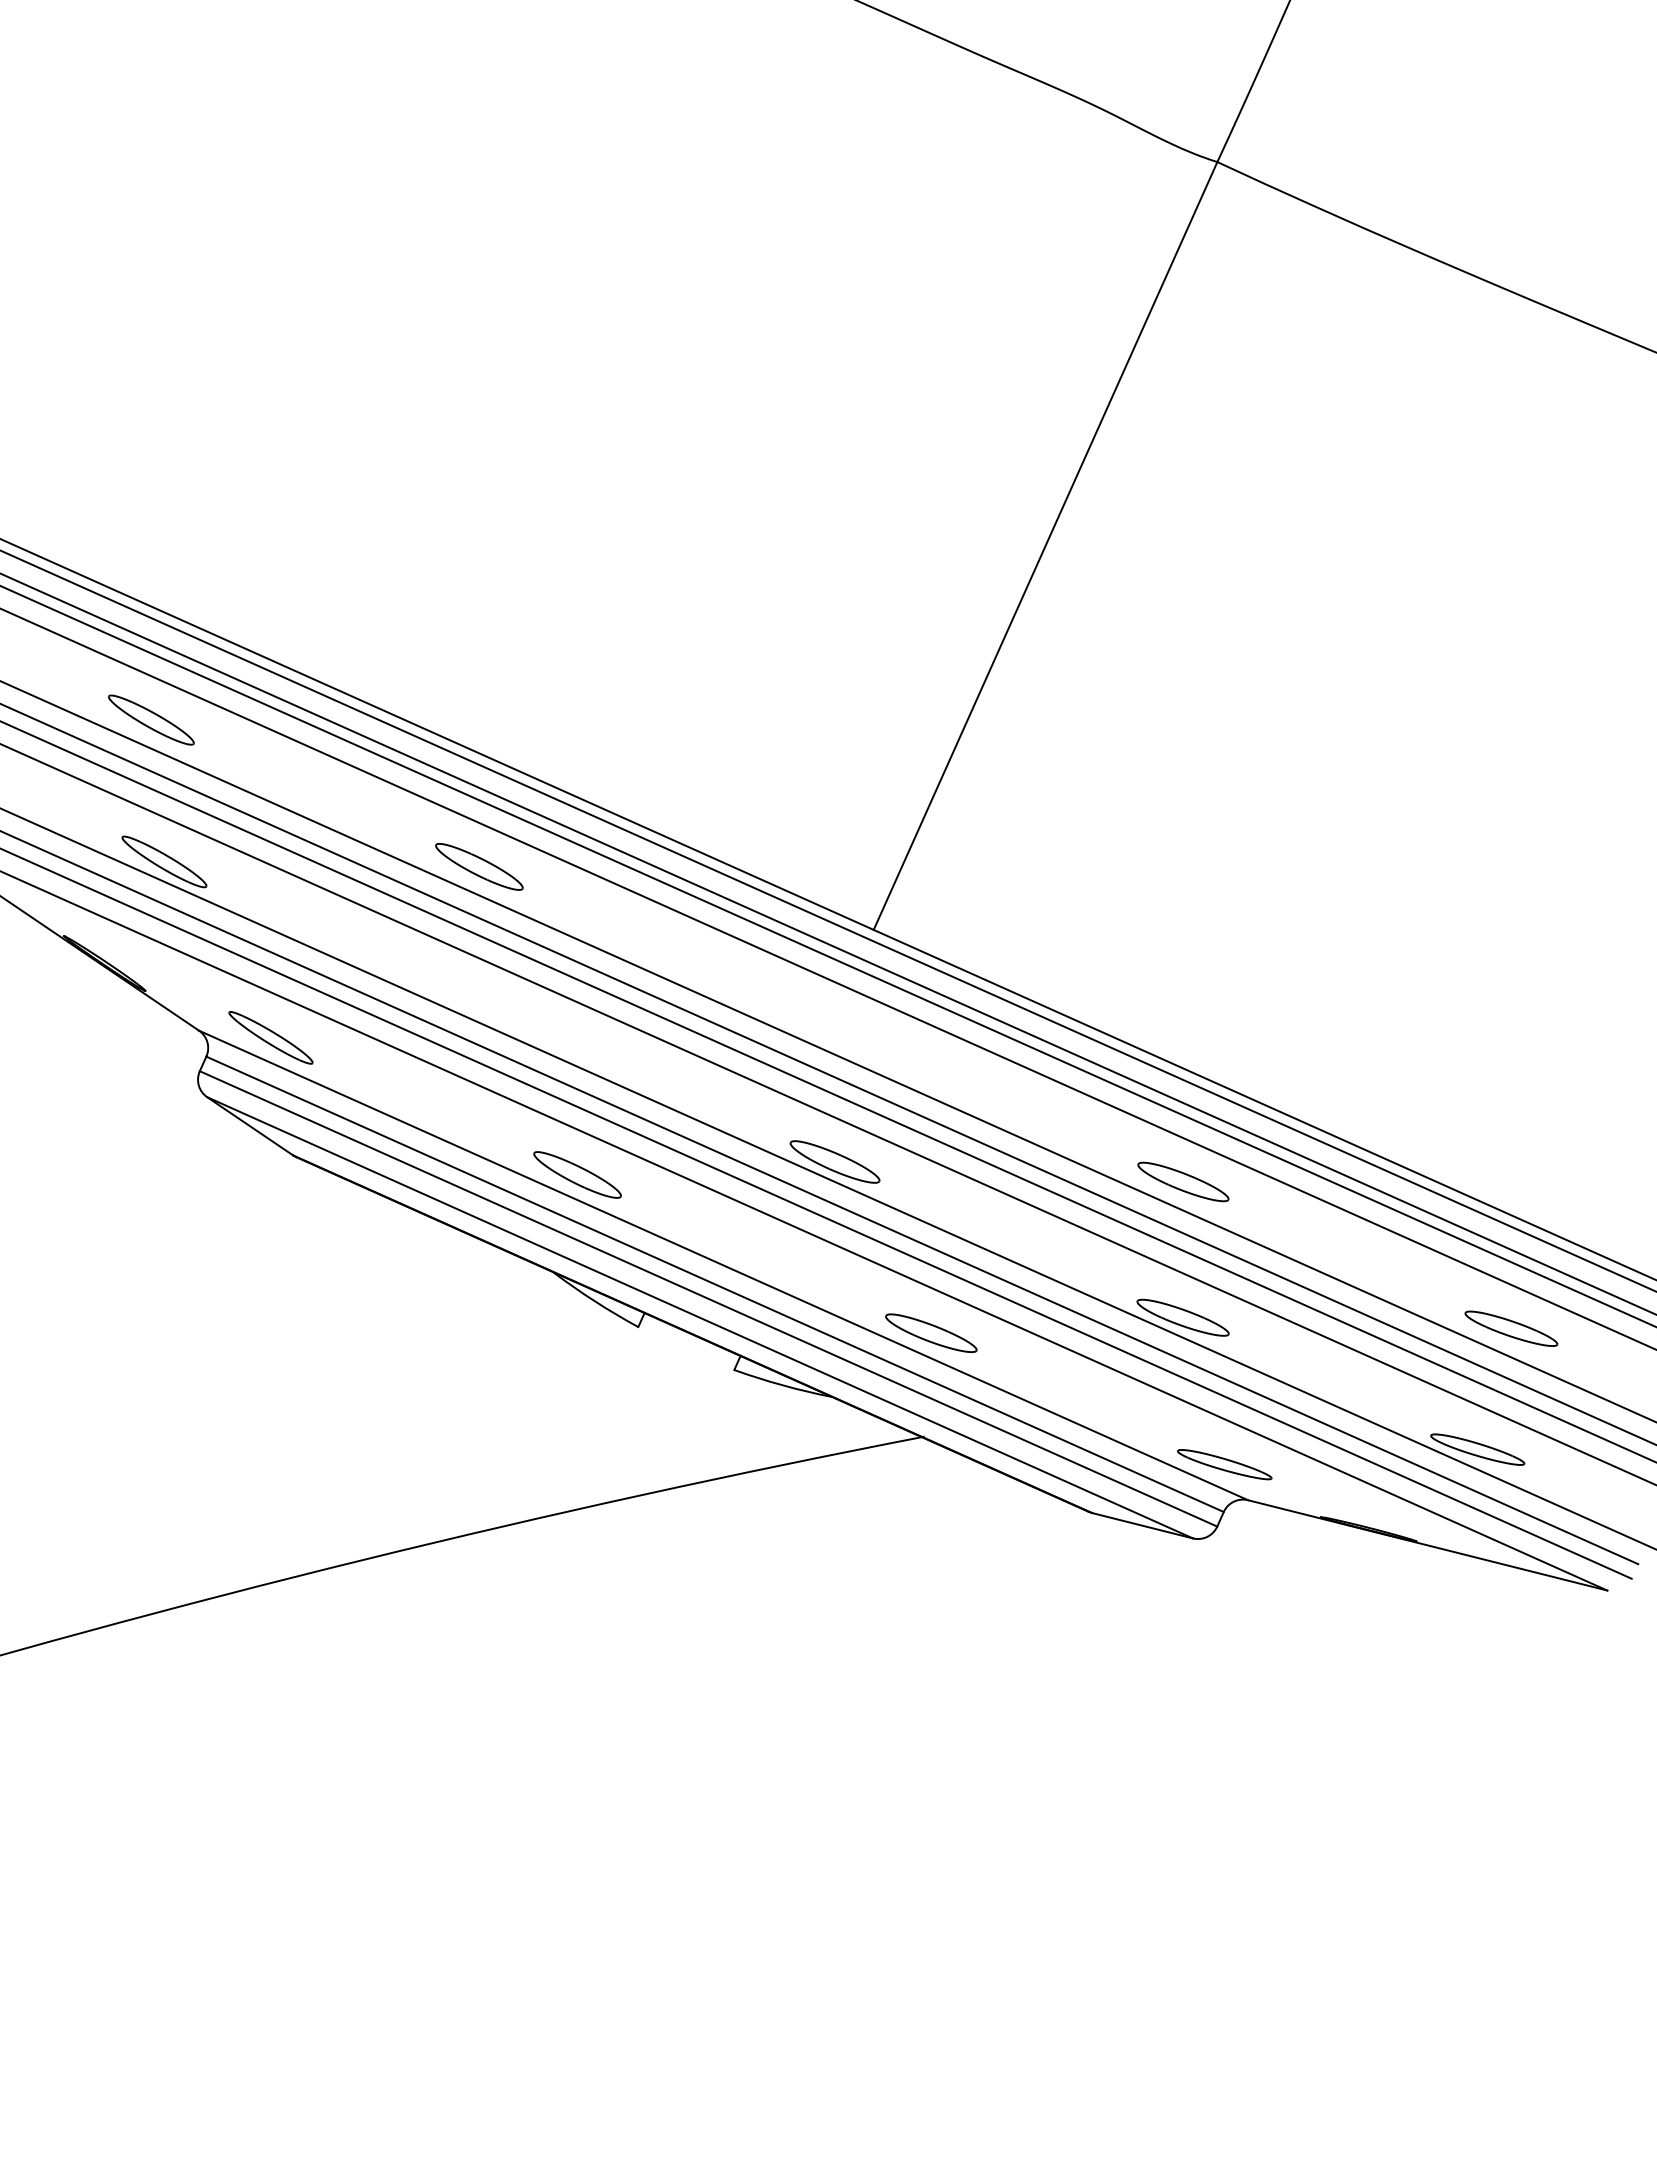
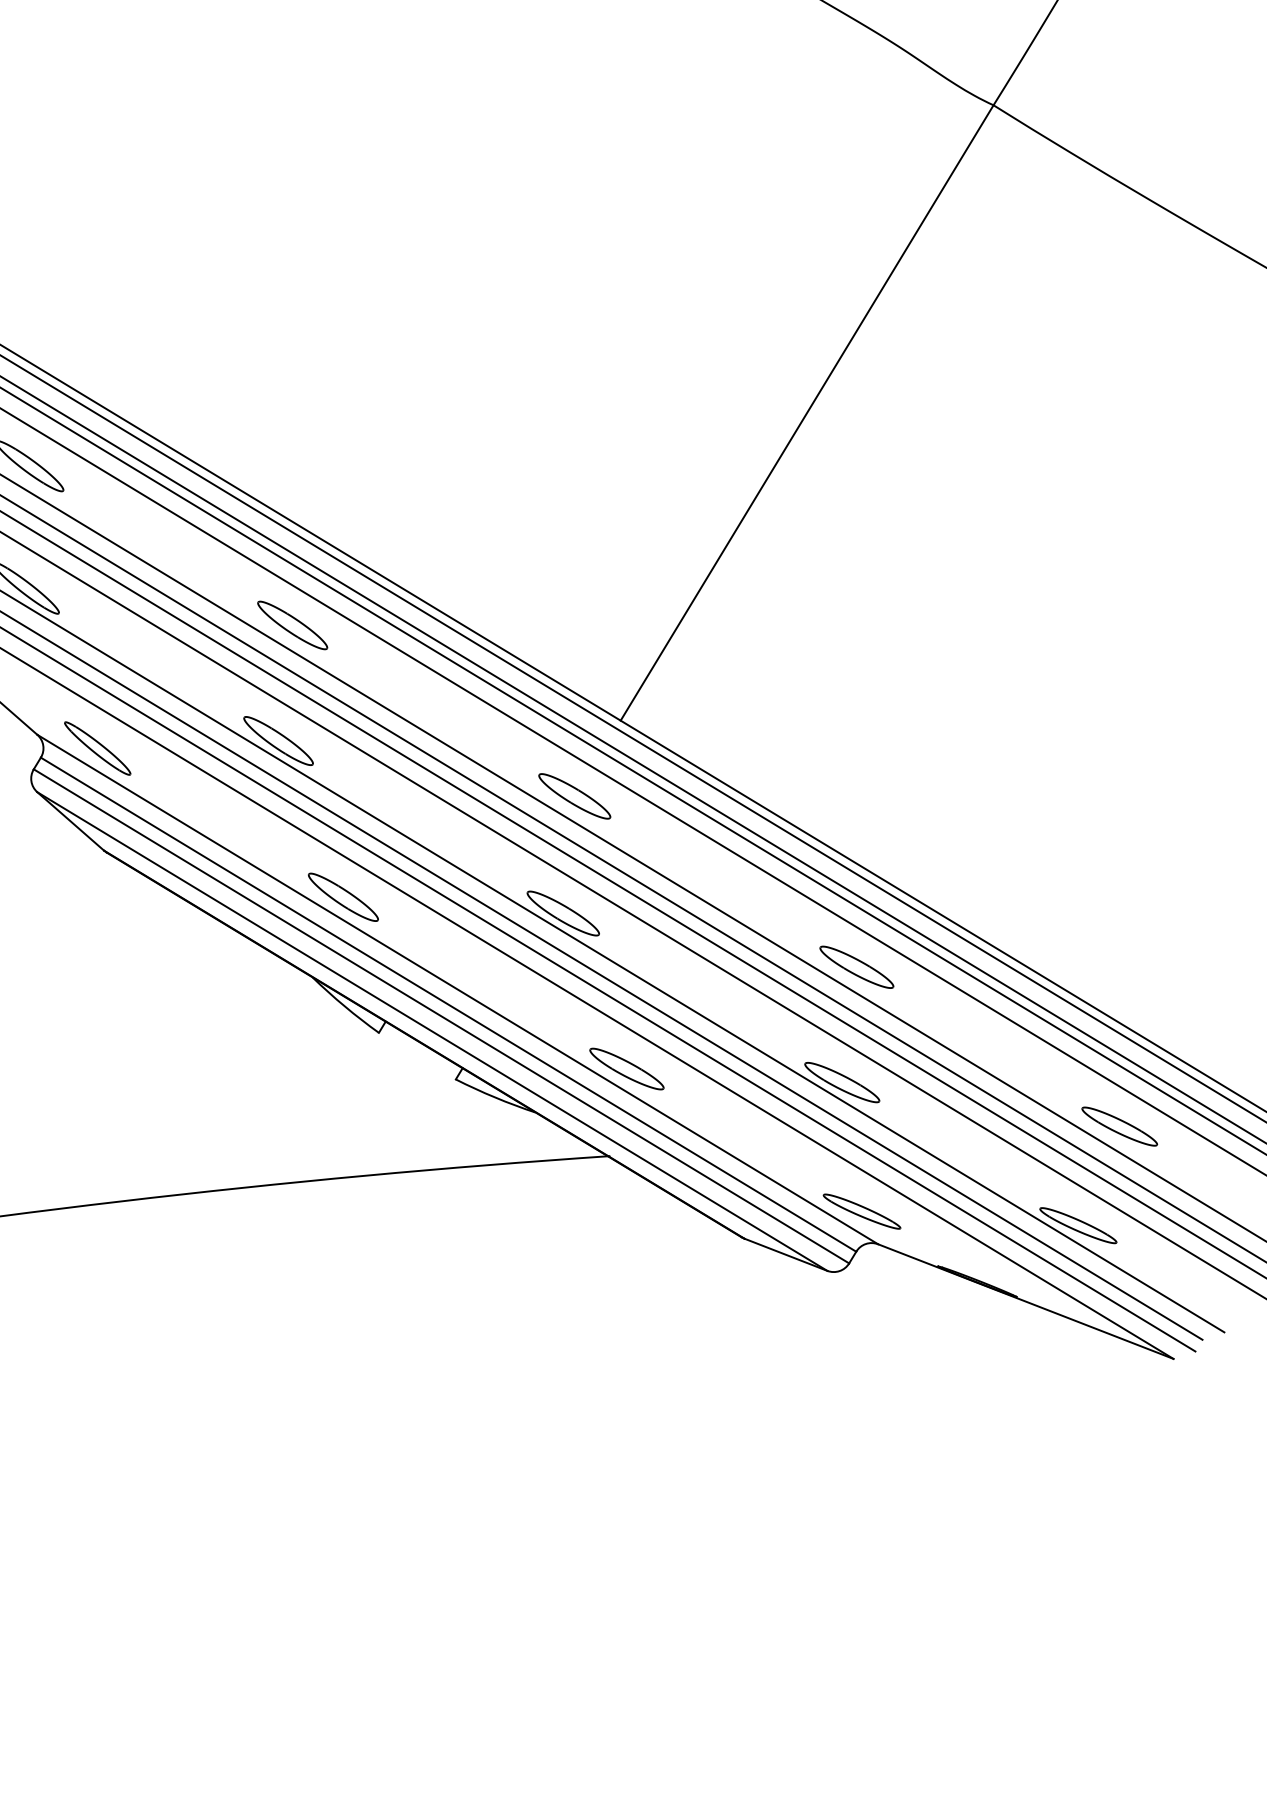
part: (479, 1002) -> (278, 740), added
part: (831, 1024) -> (574, 796), added

